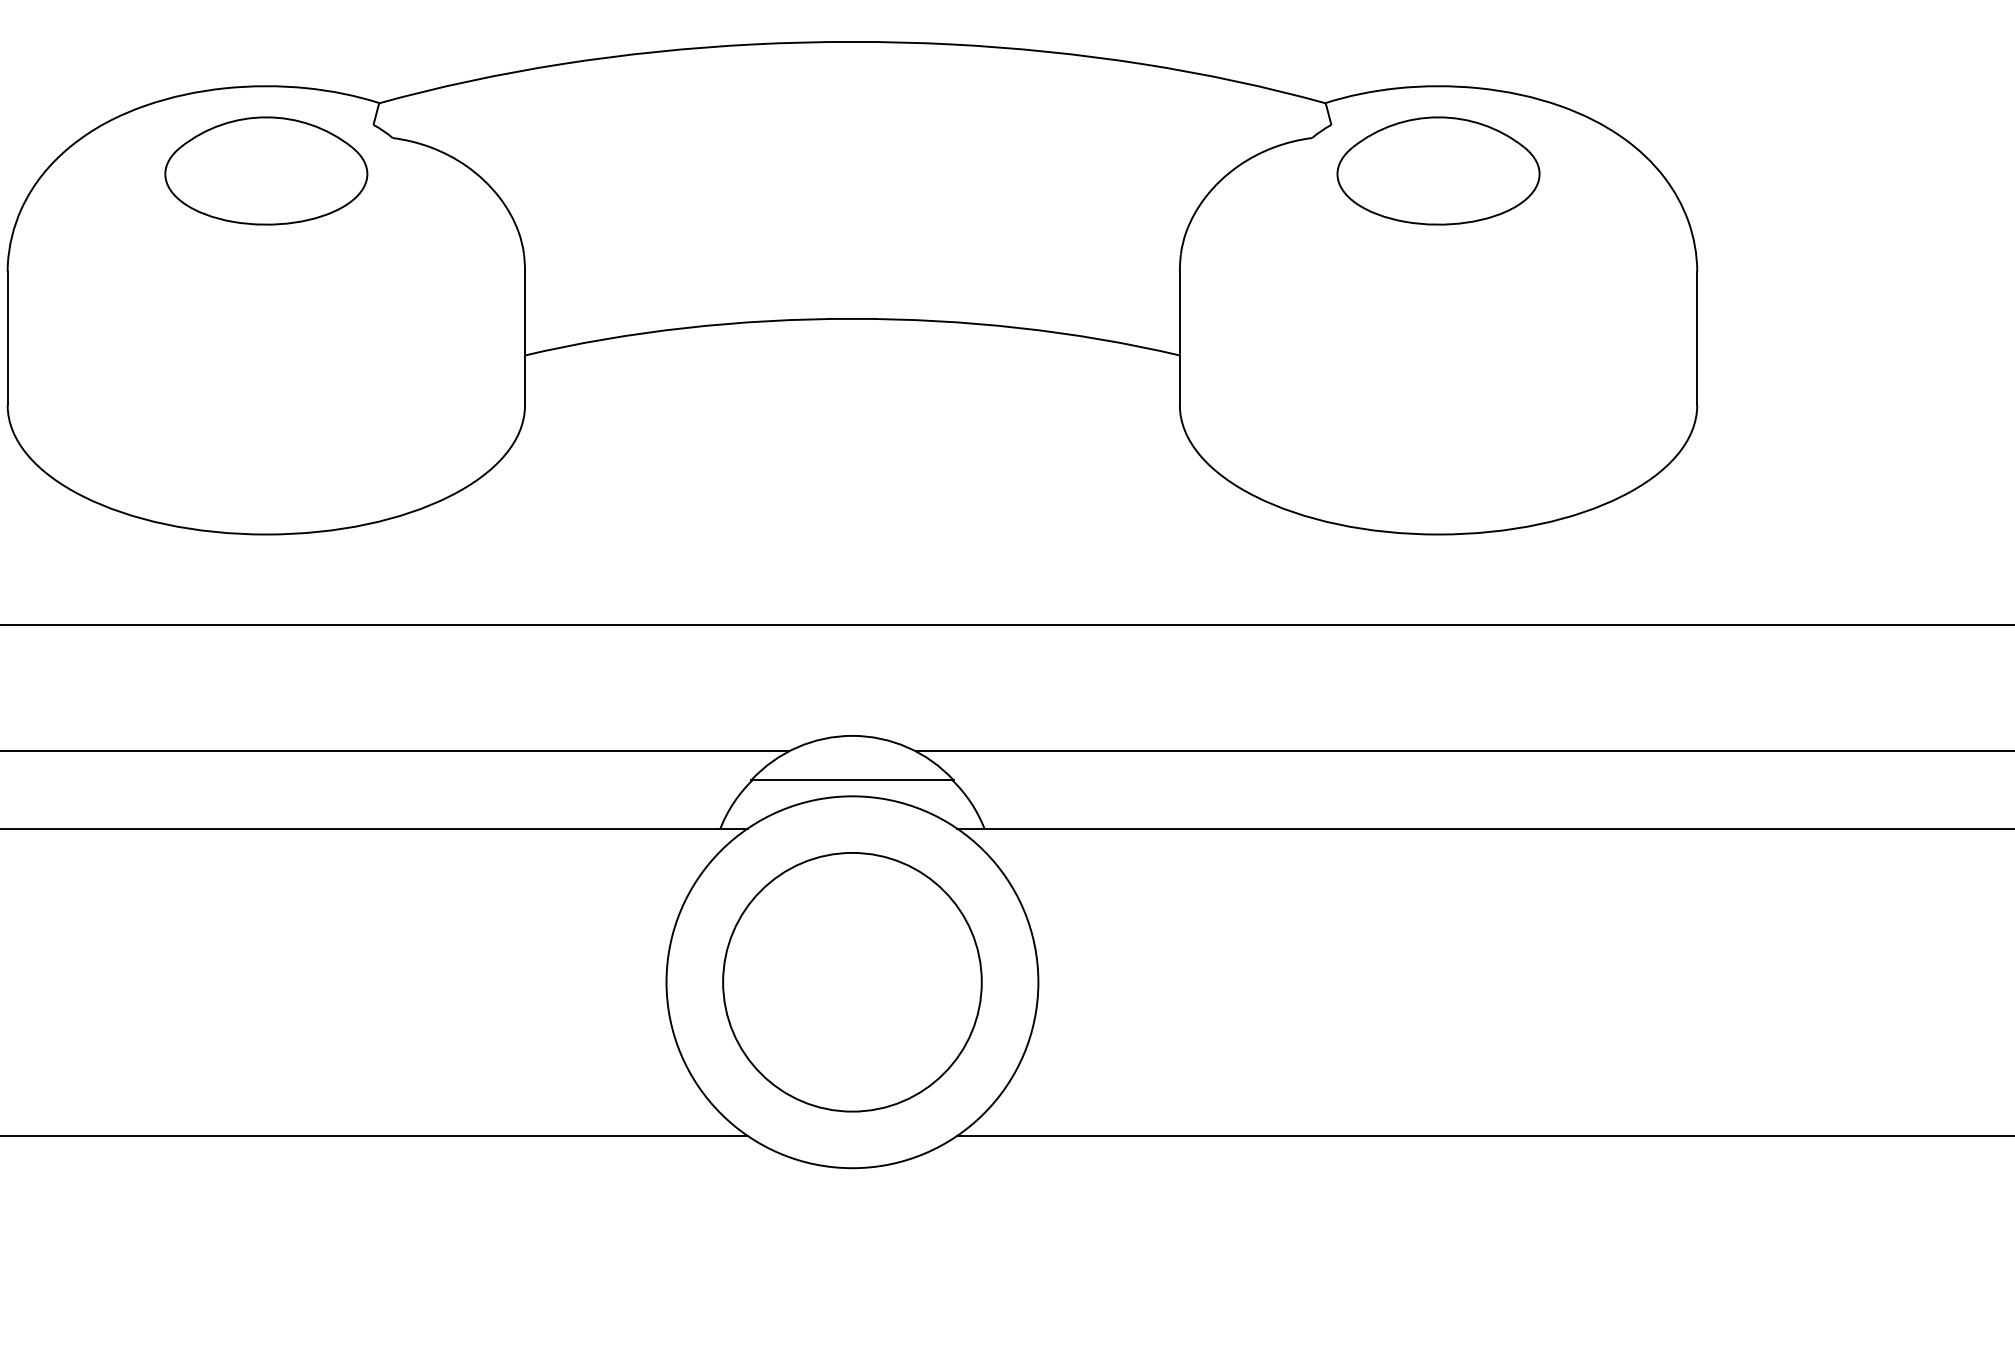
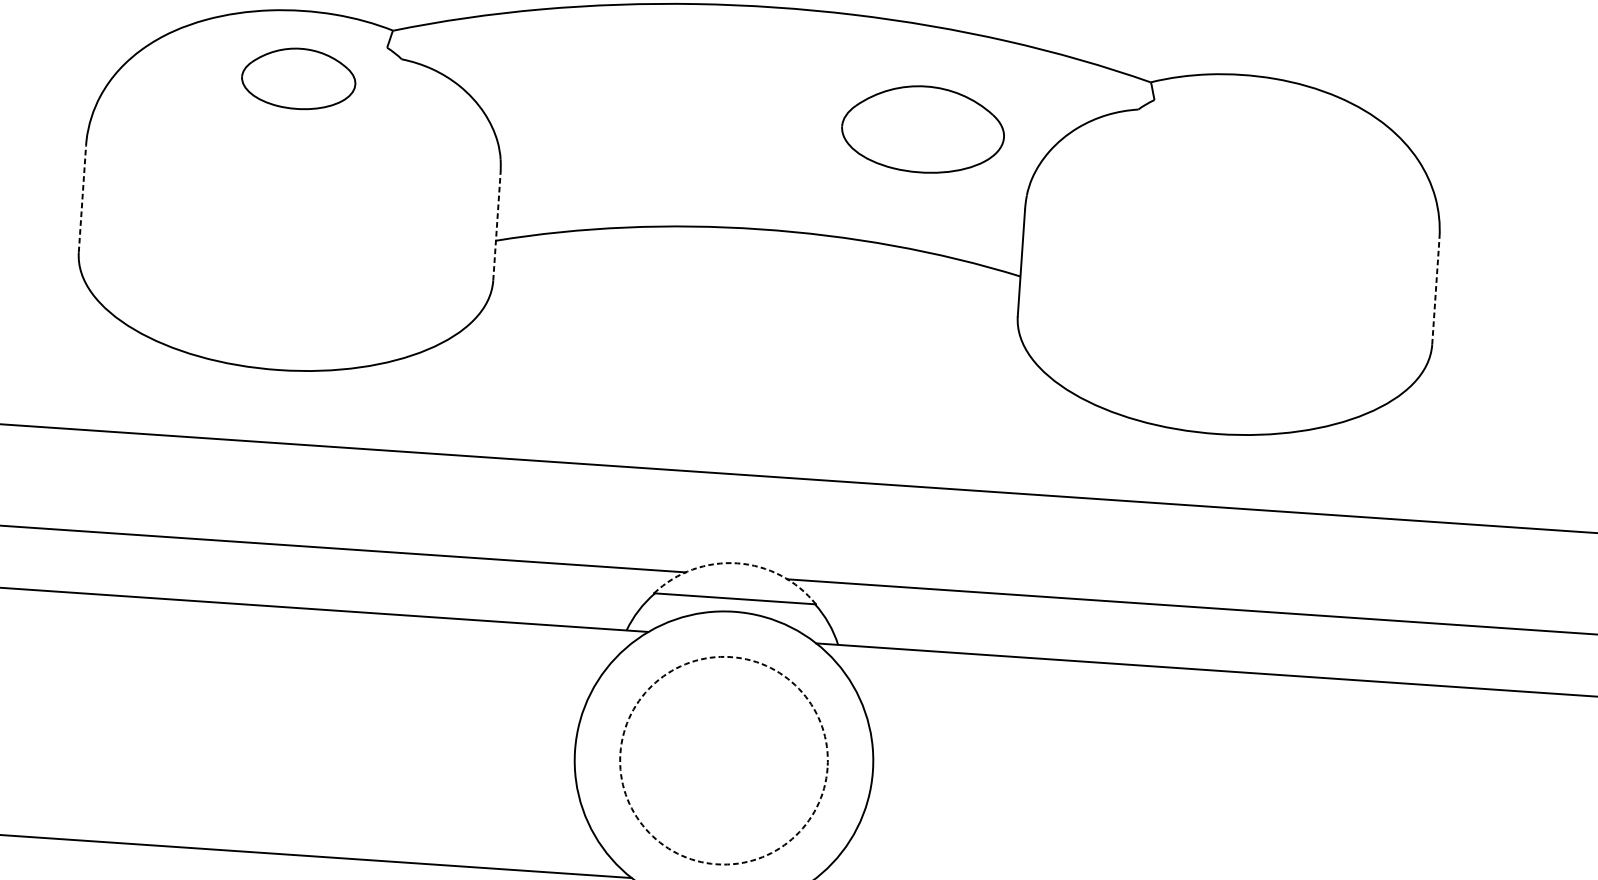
part: (266, 170) -> (298, 78), size x0.7
part: (1438, 170) -> (923, 129), moved
line: (7, 338) -> (82, 198), solid -> dashed
line: (525, 338) -> (497, 227), solid -> dashed
line: (1697, 338) -> (1436, 291), solid -> dashed
arc: (852, 735) -> (737, 563), solid -> dashed
circle: (852, 981) -> (724, 760), solid -> dashed

